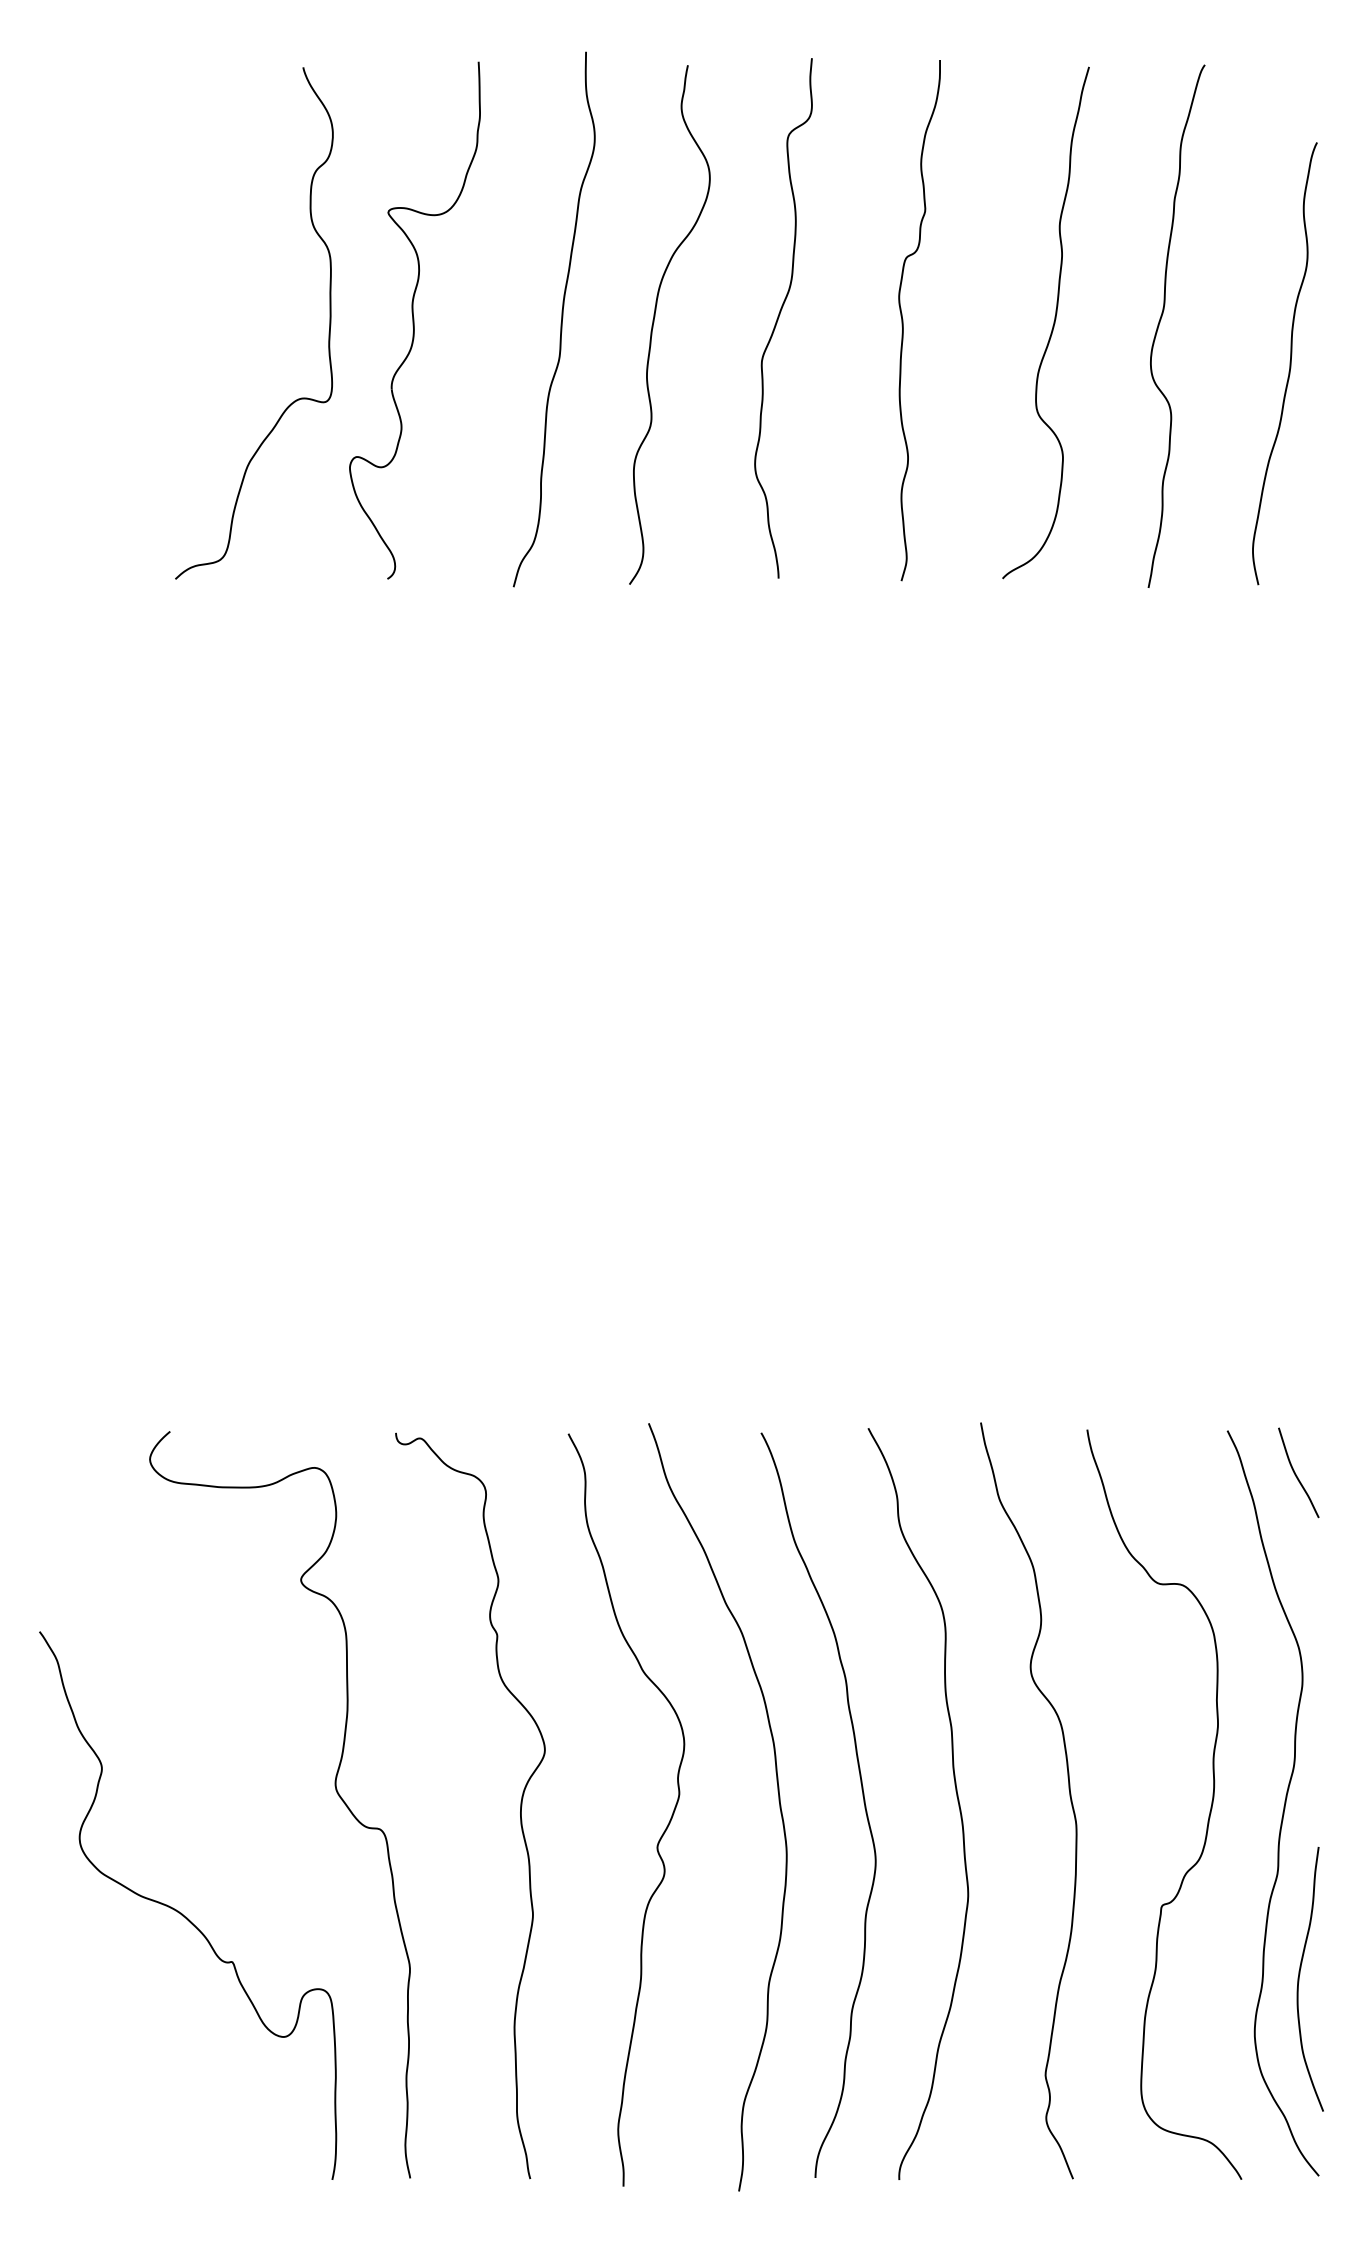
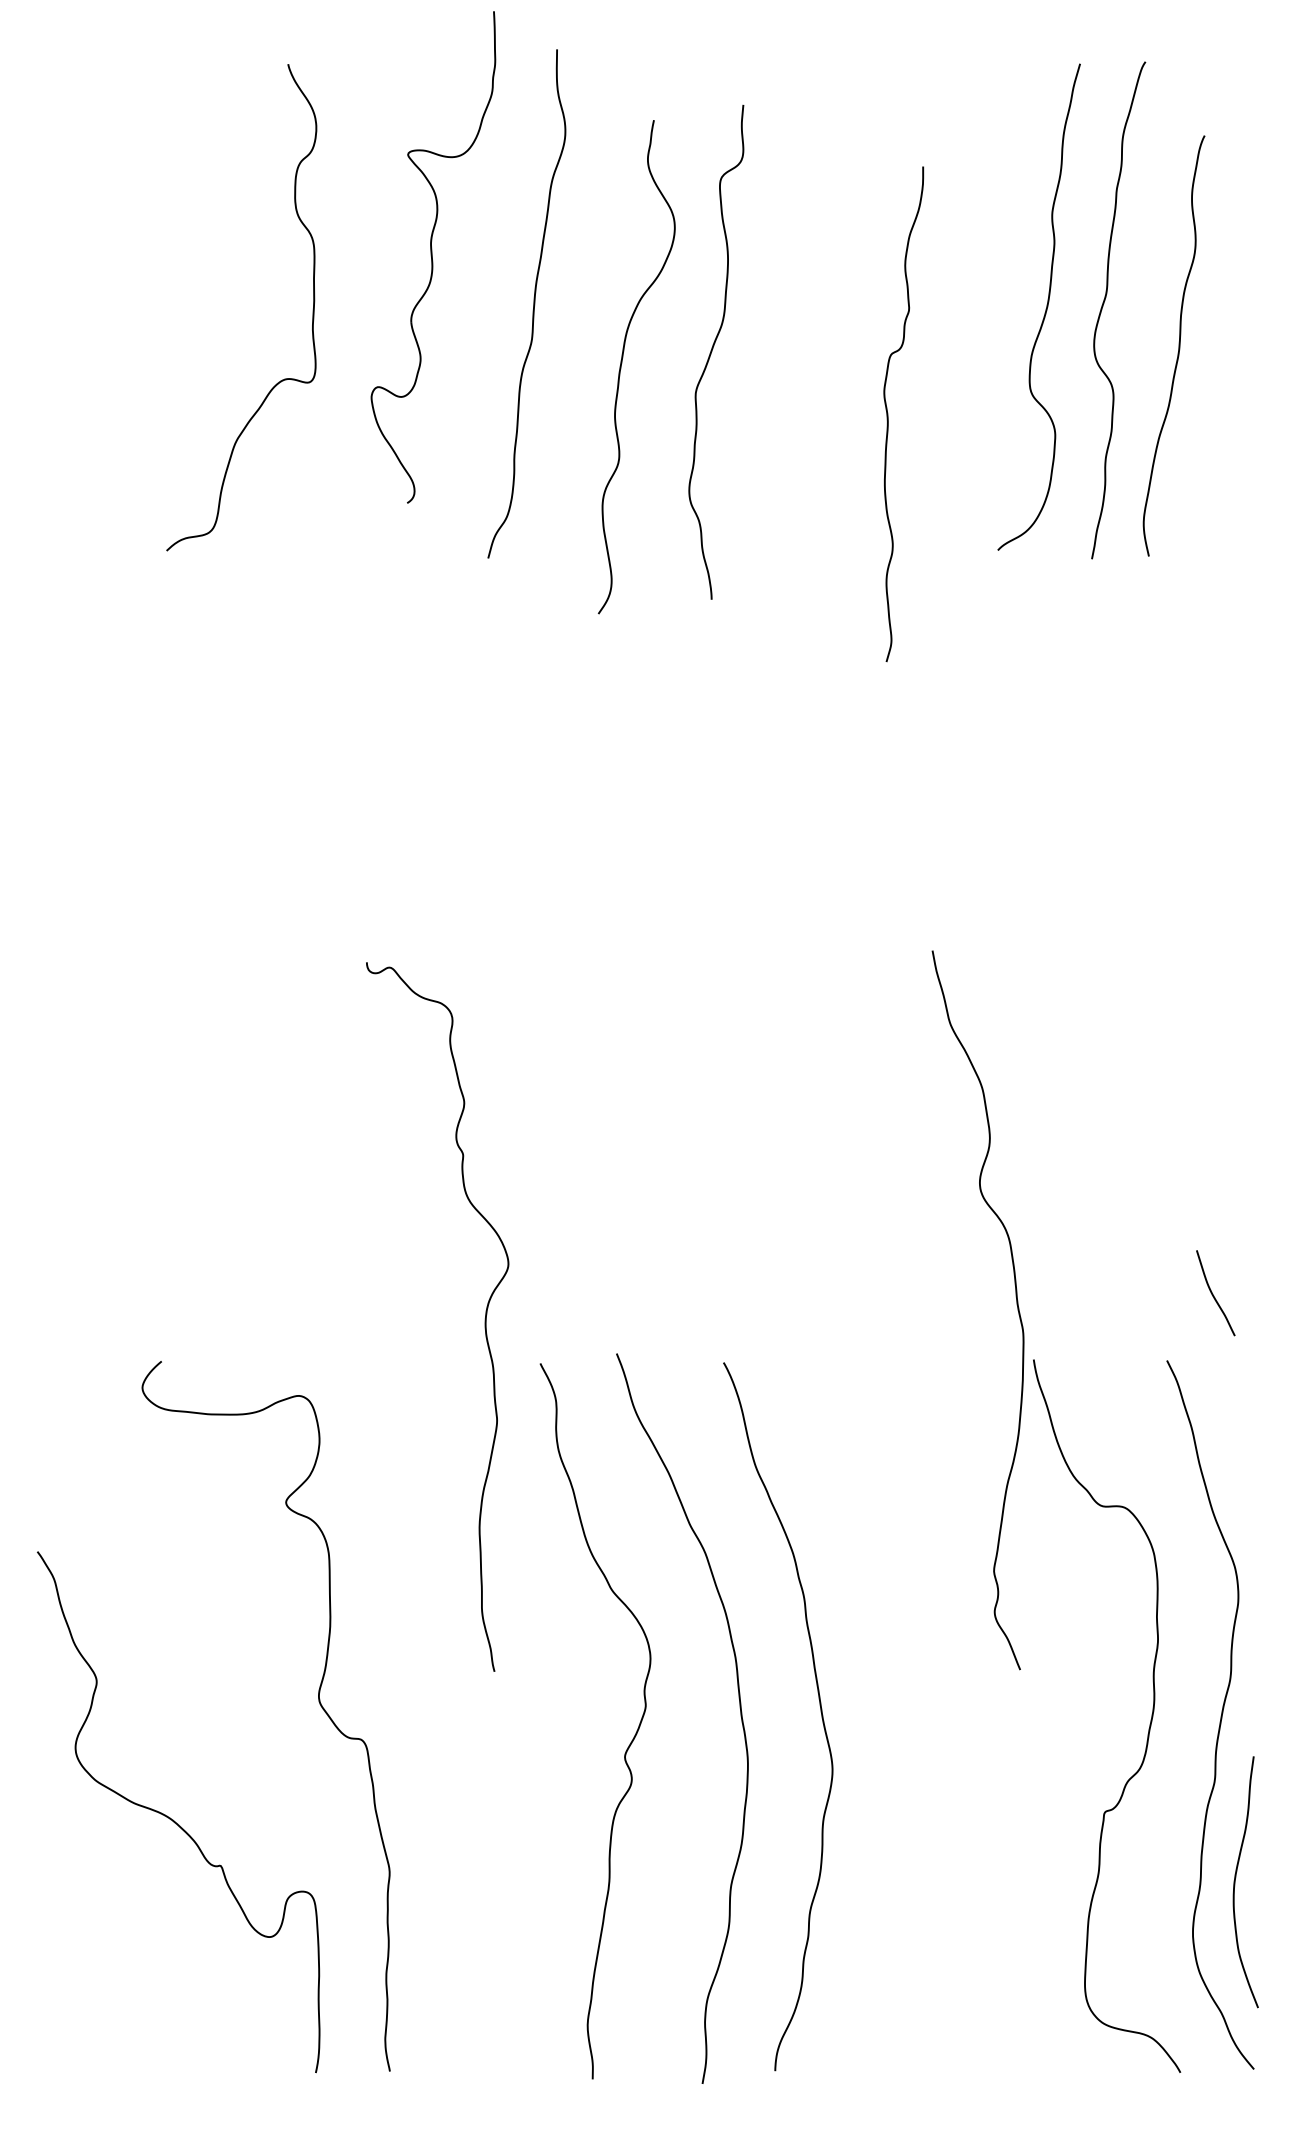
curve: (779, 317) -> (712, 351), moved
part: (414, 320) -> (432, 257), moved
curve: (903, 320) -> (888, 414), moved
curve: (654, 322) -> (622, 364), moved
curve: (1052, 325) -> (1045, 309), moved
curve: (1289, 363) -> (1178, 345), moved
curve: (1296, 1474) -> (1213, 1294), moved
curve: (1069, 1796) -> (1016, 1306), moved
curve: (956, 1797) -> (909, 1709), removed
curve: (520, 1805) -> (485, 1316), moved

